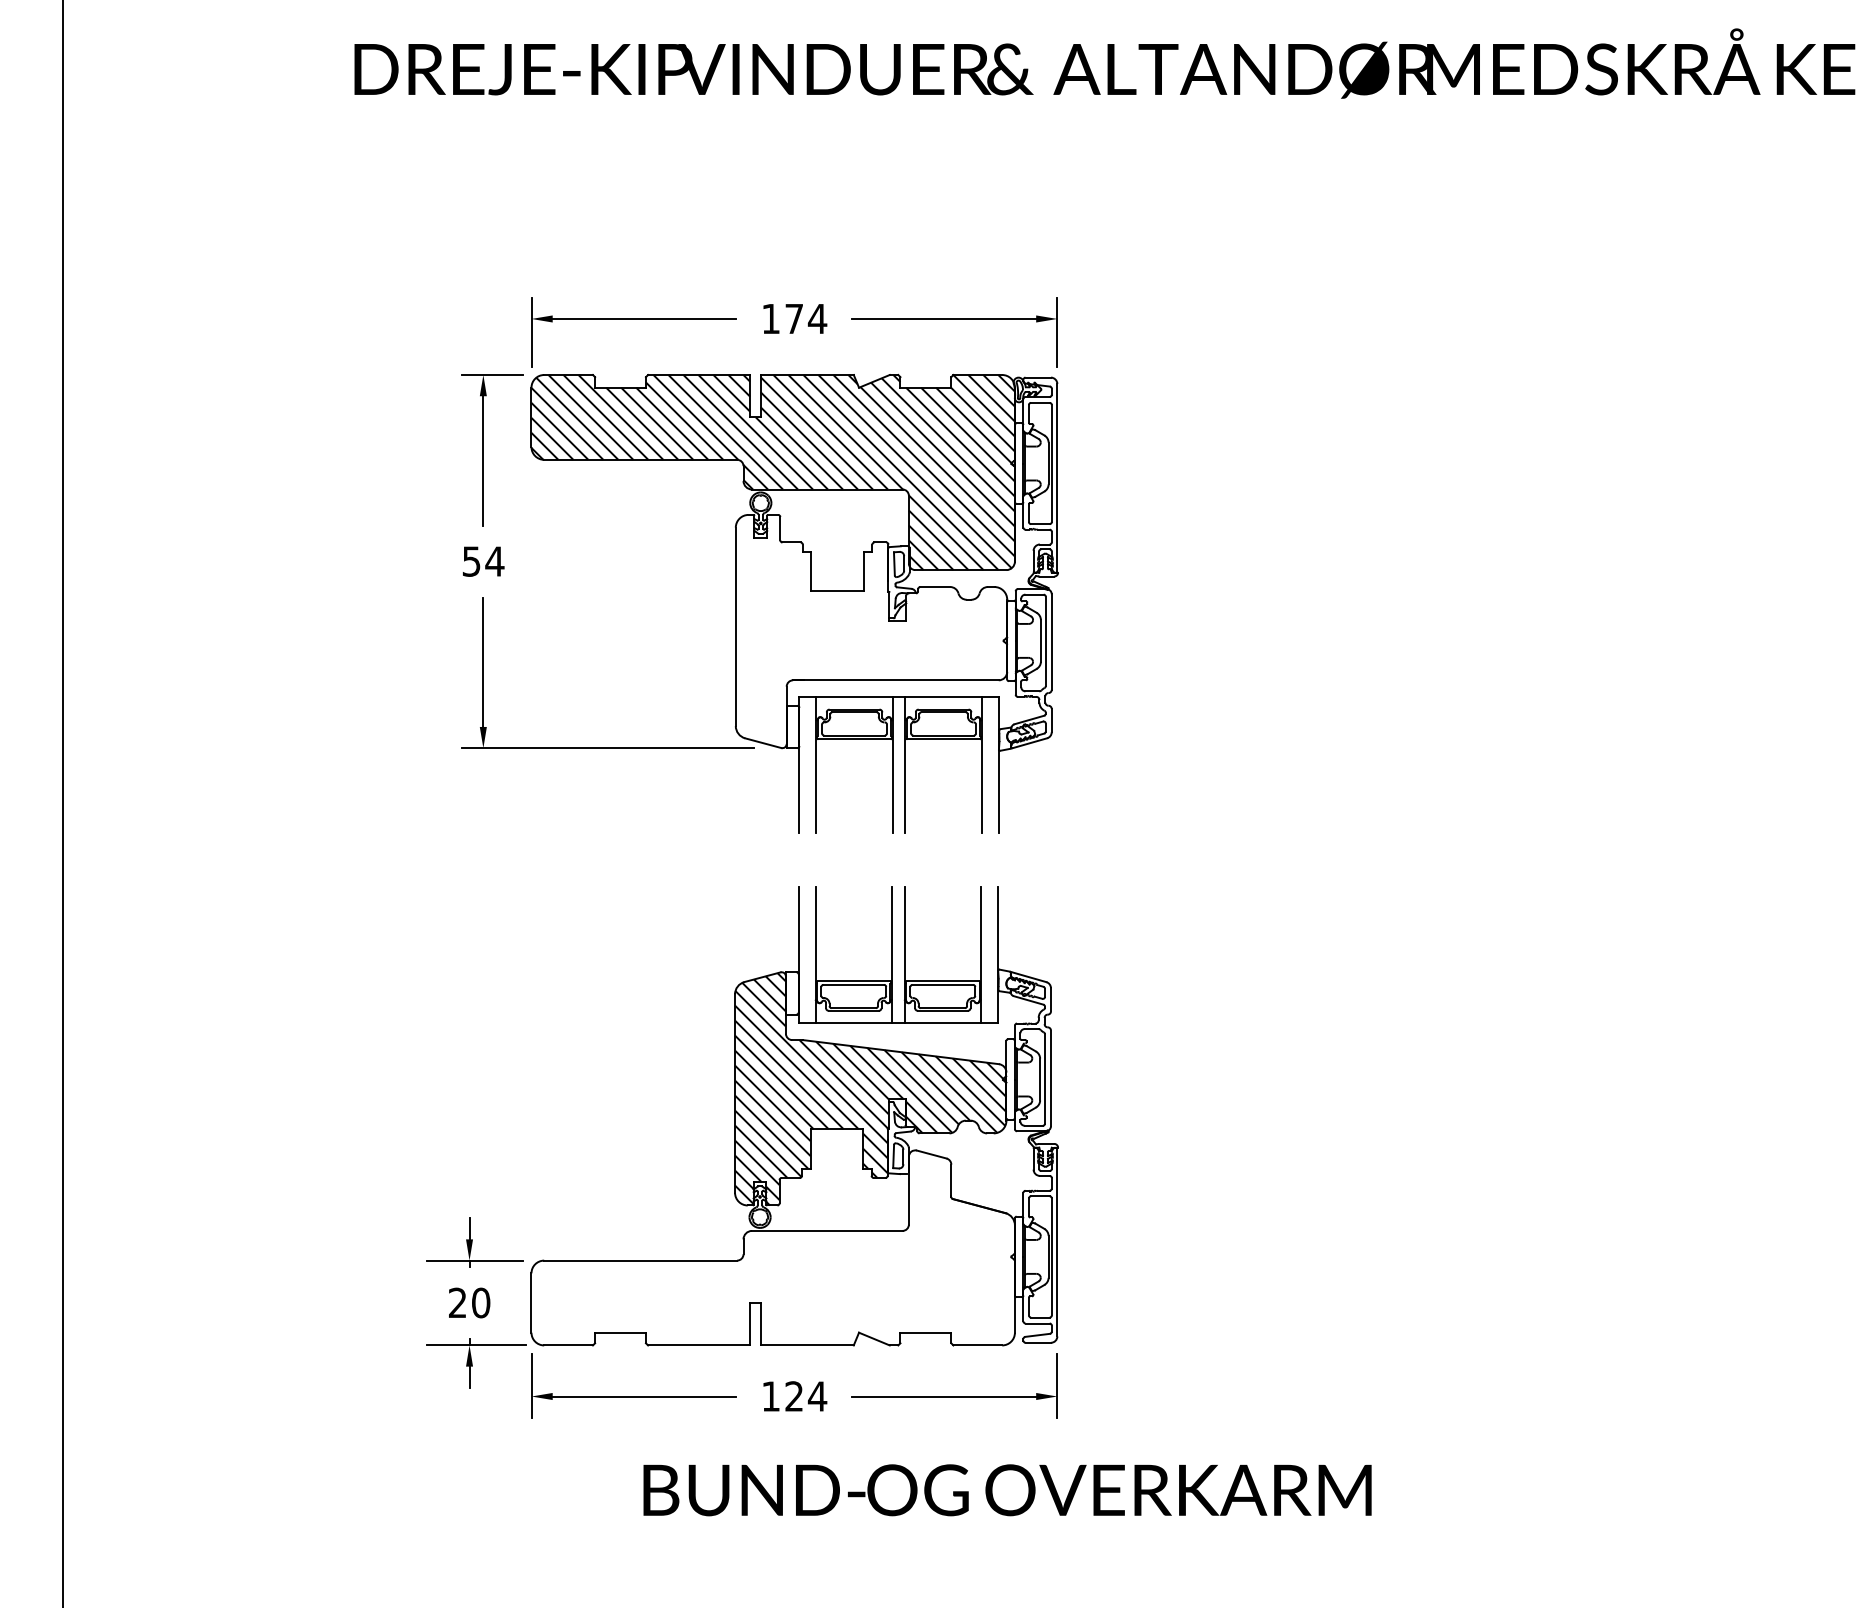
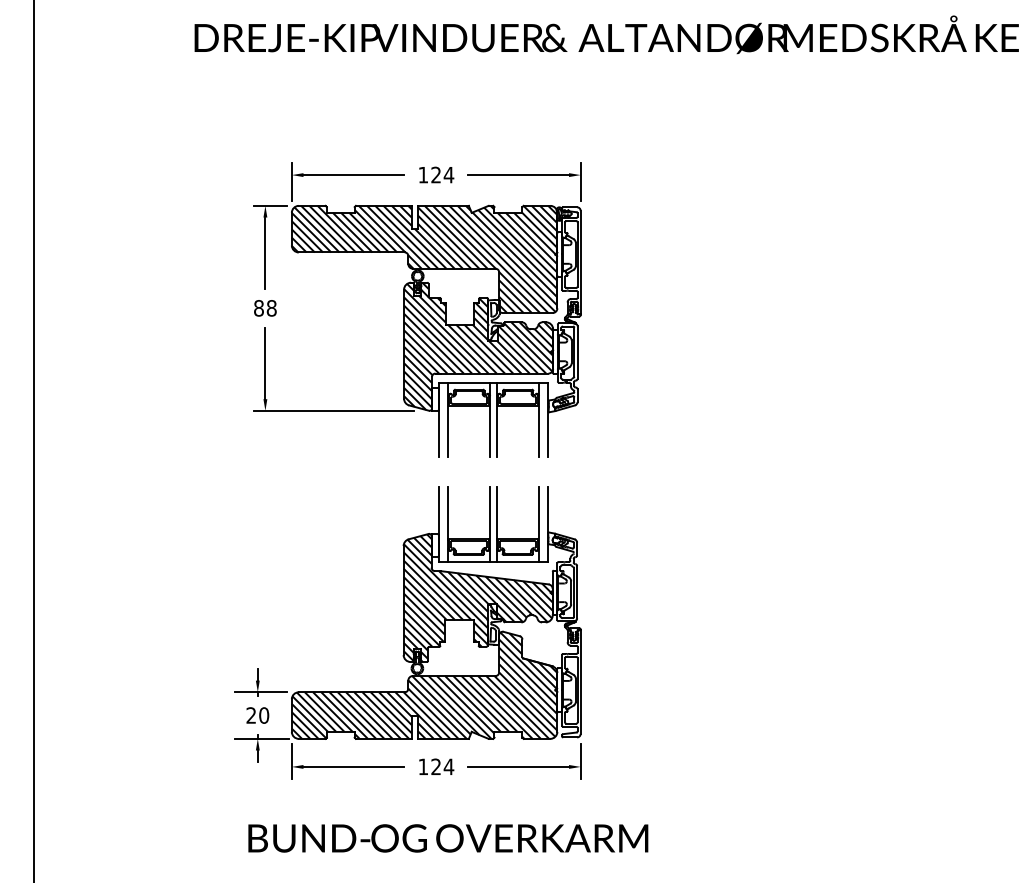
text: (793, 317) -> (435, 174), 174 -> 124
text: (483, 561) -> (265, 308), 54 -> 88
hatch: (871, 629) -> (478, 345), added
hatch: (773, 1248) -> (424, 685), added
text: (1007, 1490) -> (448, 838), moved

